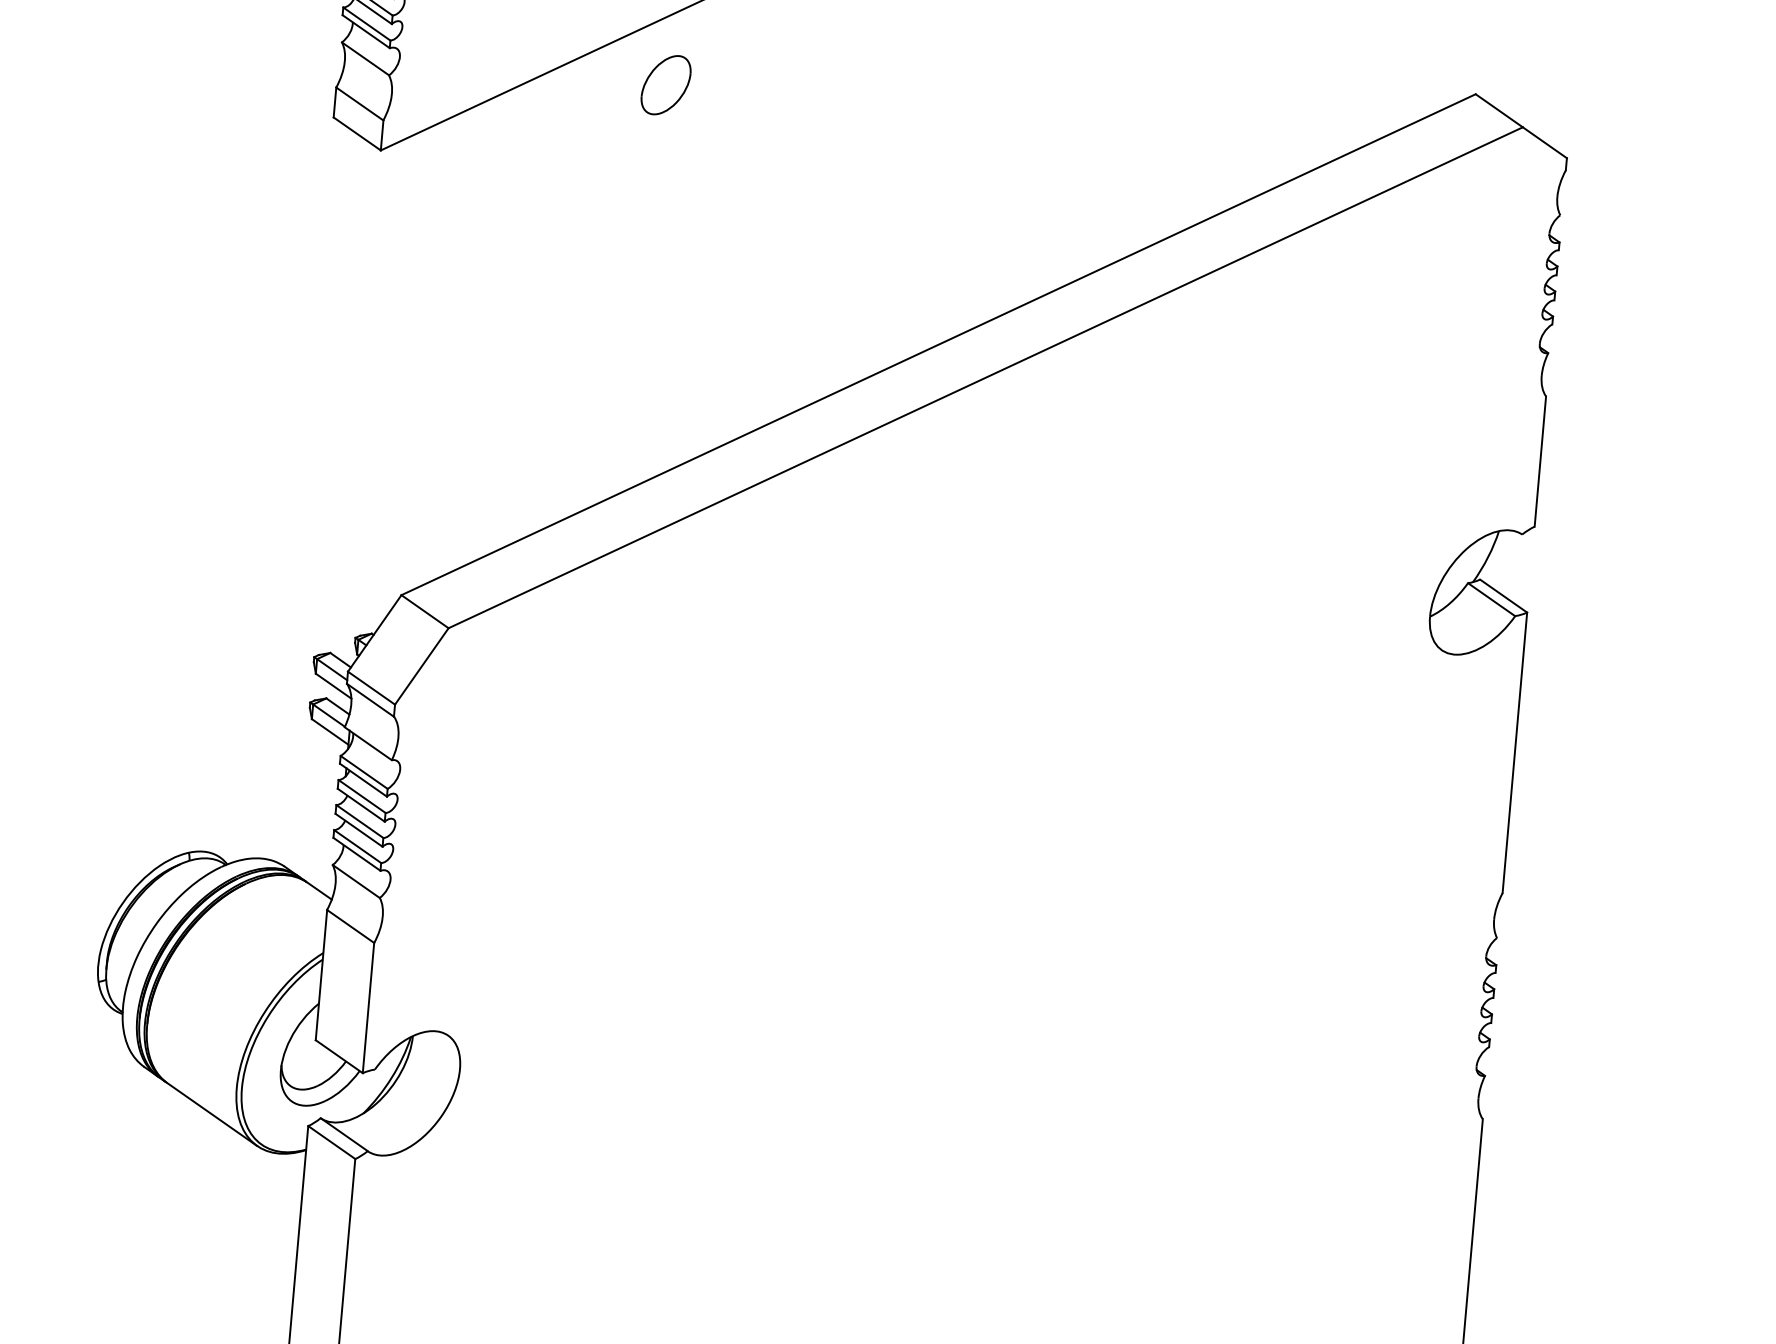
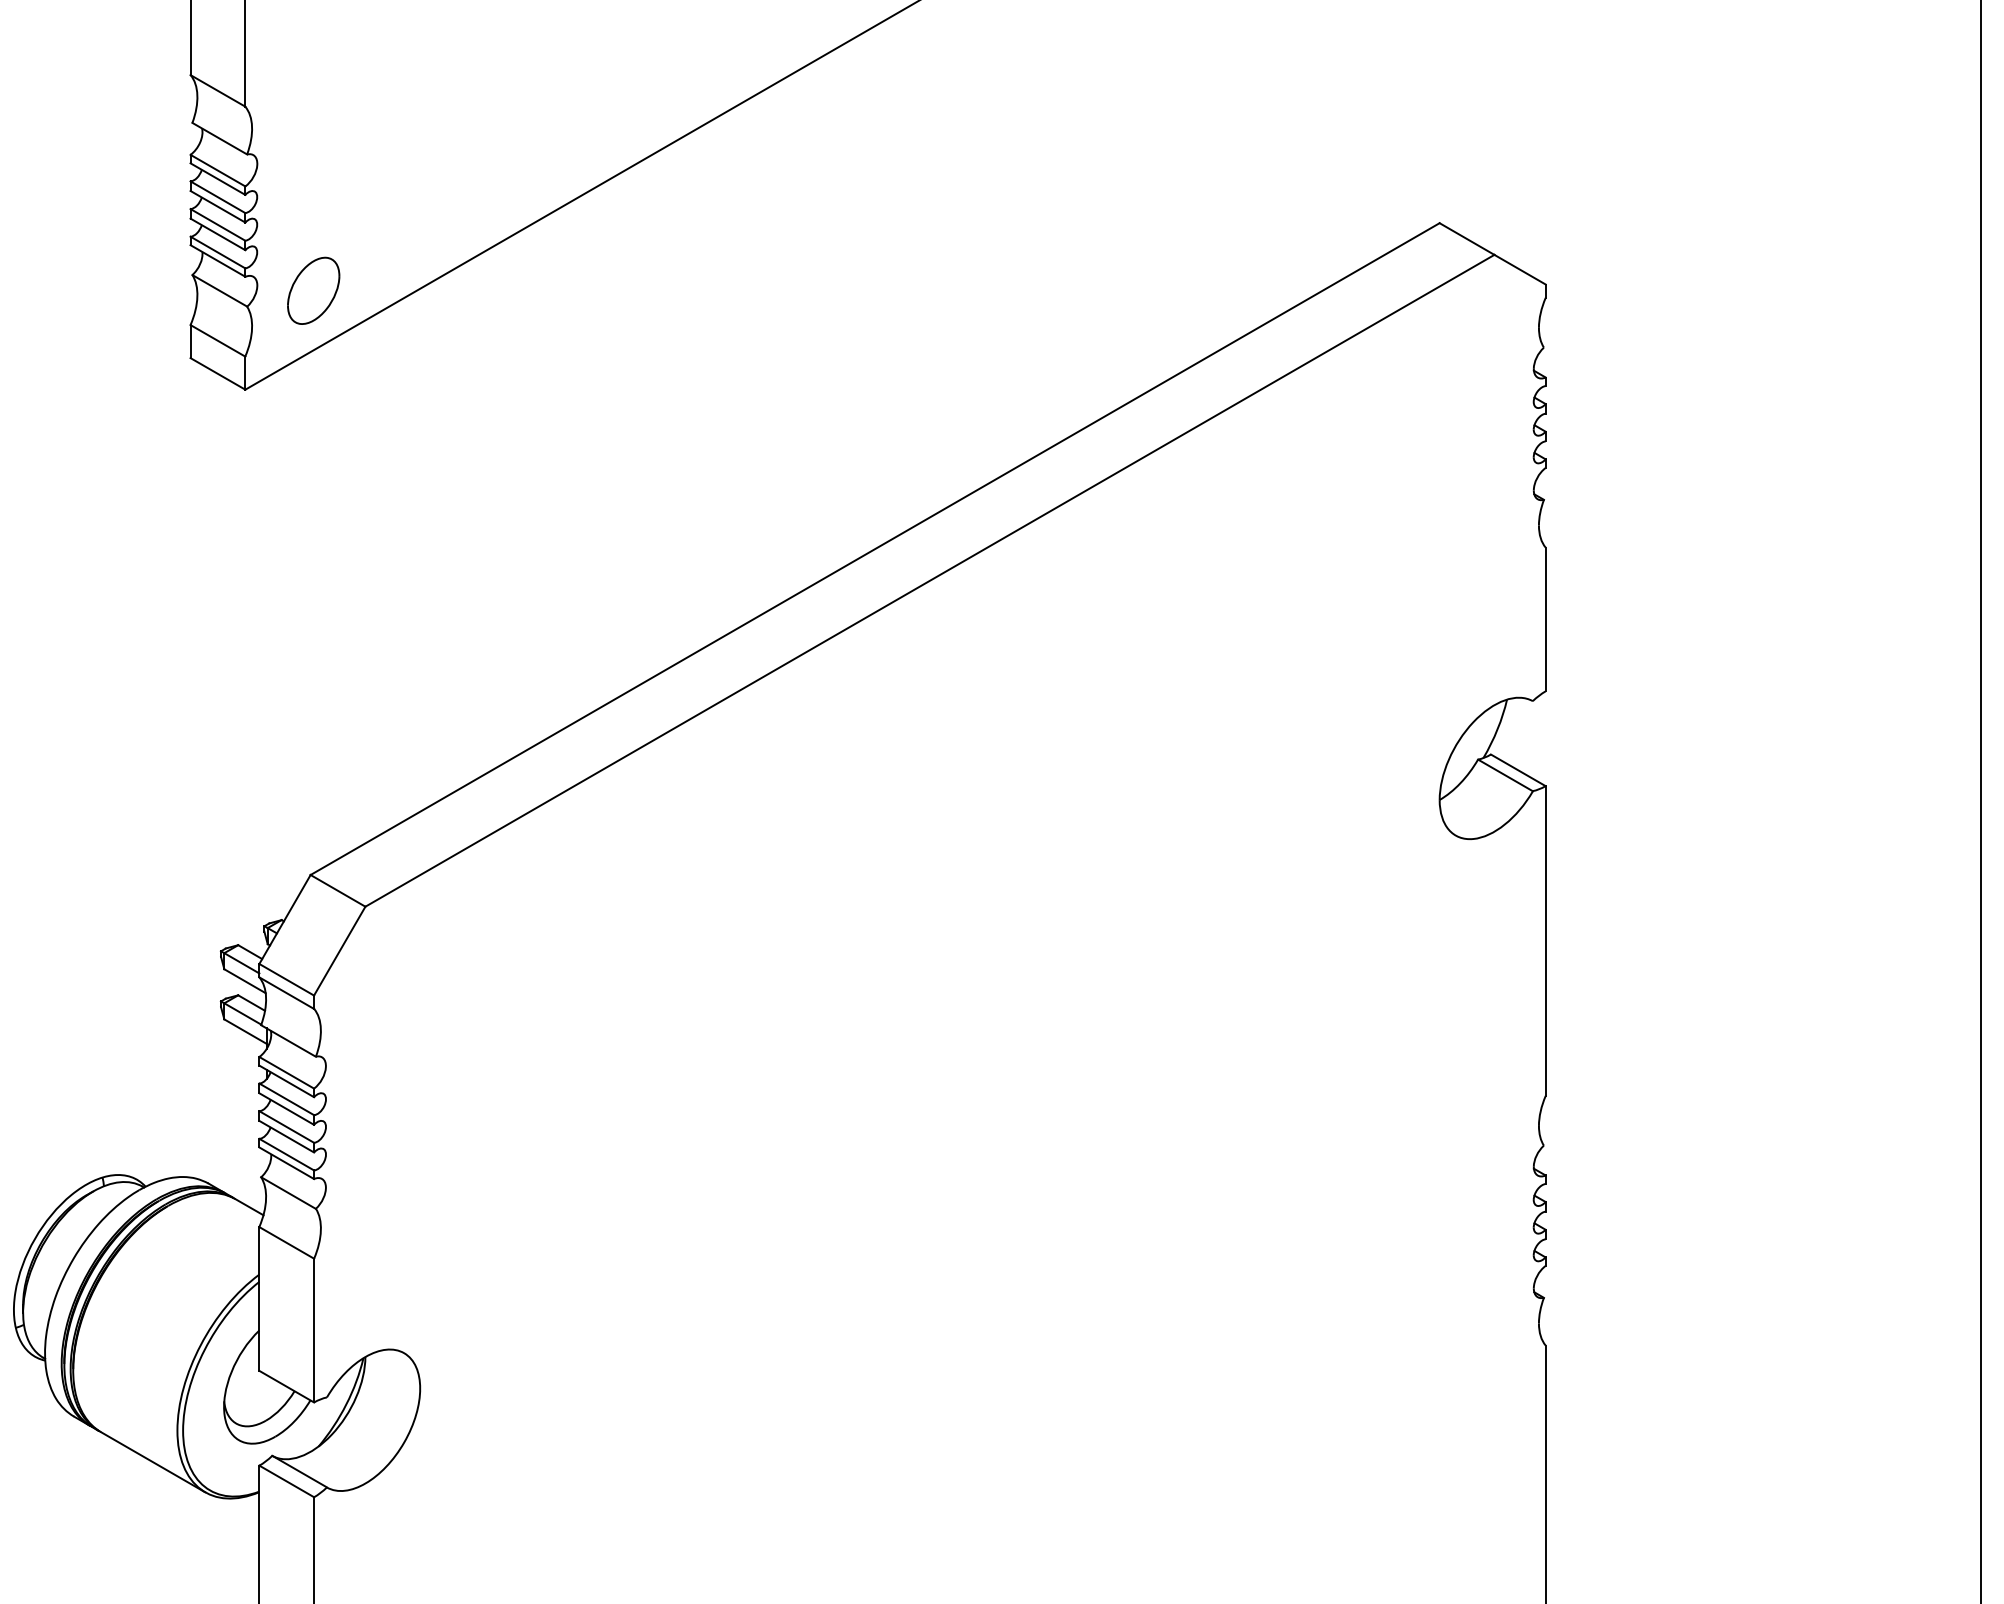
part: (665, 84) -> (313, 290), moved

